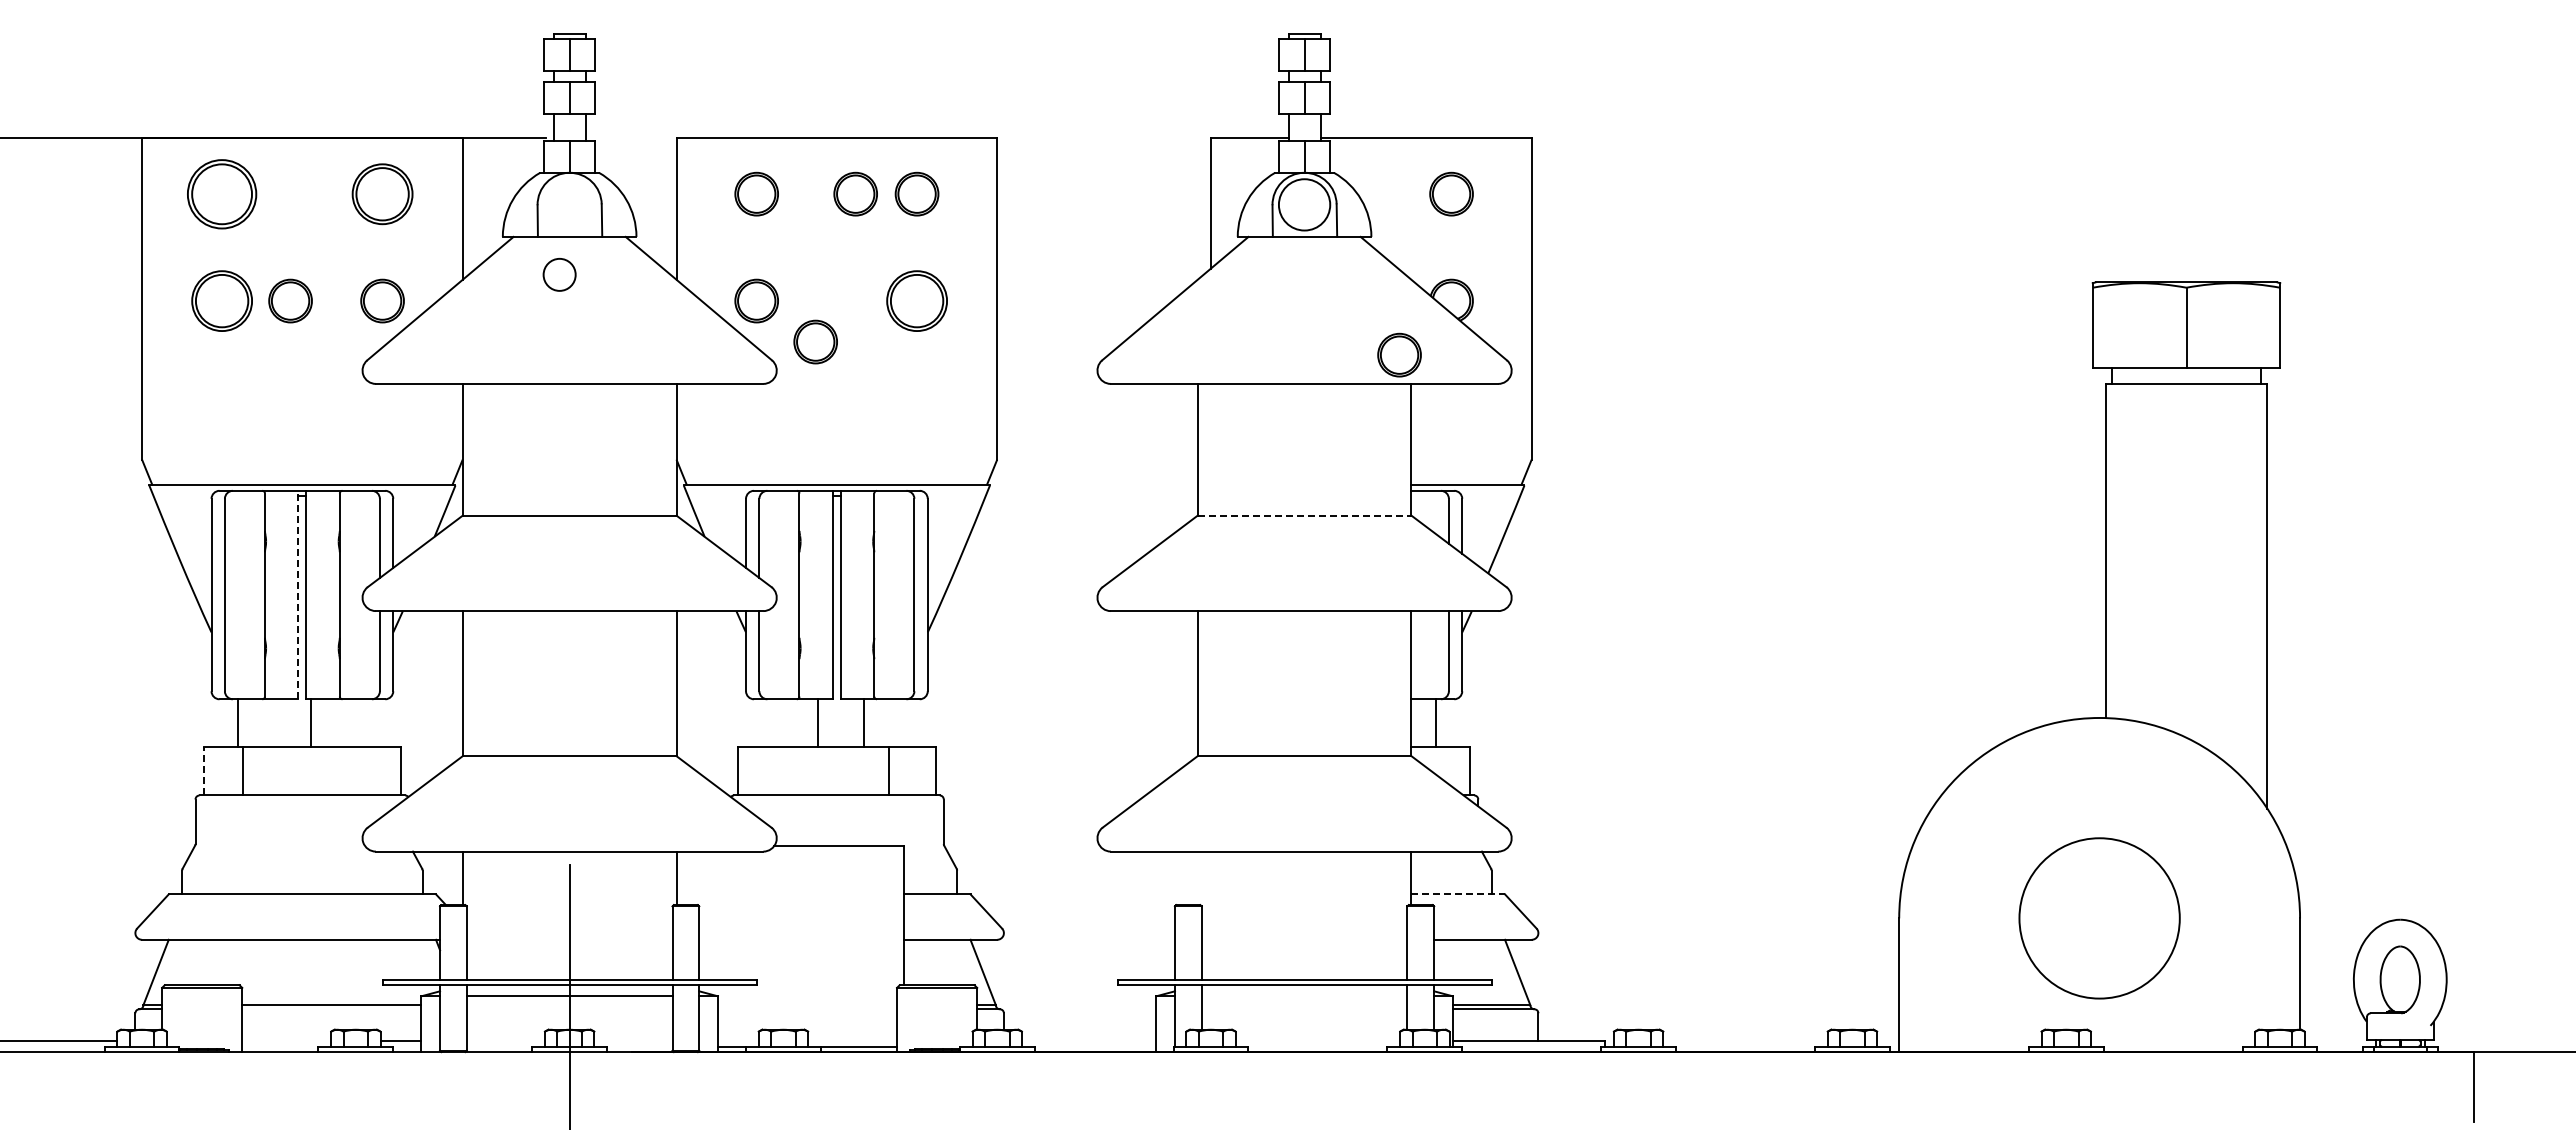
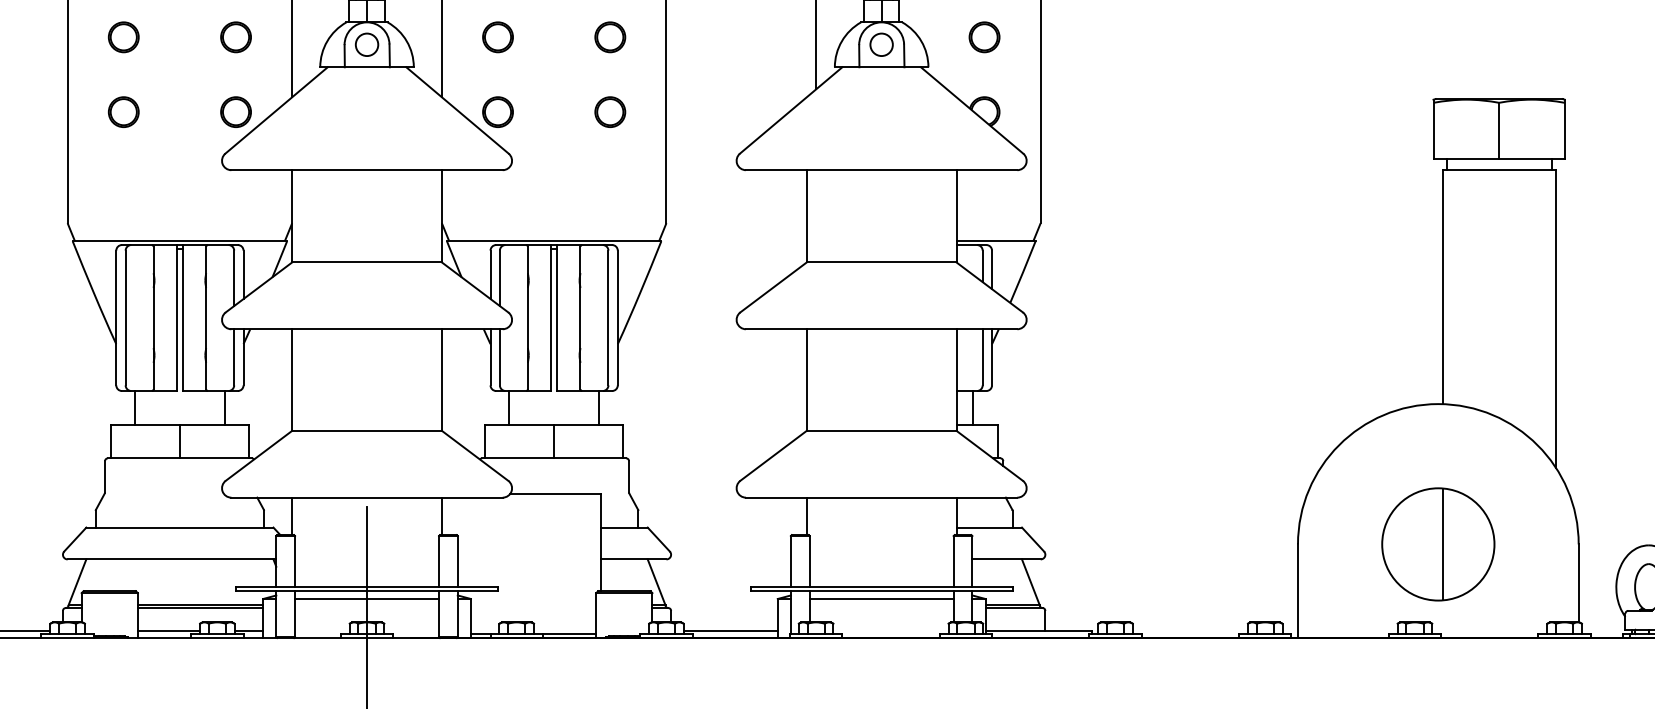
part: (222, 193) -> (123, 36), size x0.62
part: (382, 193) -> (236, 36), size x0.71
part: (855, 193) -> (567, 36), removed
circle: (1304, 204) -> (881, 44), size x0.62
circle: (559, 274) -> (366, 44), moved
part: (222, 300) -> (123, 111), size x0.71
part: (290, 300) -> (171, 111), removed
part: (916, 300) -> (609, 111), size x0.71
part: (815, 341) -> (539, 140), removed
part: (1399, 354) -> (948, 149), removed
line: (1304, 515) -> (881, 262), dashed -> solid
line: (298, 594) -> (177, 317), dashed -> solid
line: (310, 723) -> (224, 407), moved
line: (817, 723) -> (509, 407), moved
line: (864, 723) -> (599, 407), moved
line: (203, 770) -> (110, 440), dashed -> solid
line: (243, 771) -> (179, 441), moved
line: (888, 771) -> (553, 441), moved
line: (1197, 878) -> (806, 516), added
line: (1458, 894) -> (989, 527), dashed -> solid
line: (2105, 918) -> (1442, 544), added
line: (1304, 996) -> (881, 599), added
line: (331, 1009) -> (200, 608), added
line: (286, 1041) -> (168, 630), added
line: (1088, 1041) -> (730, 630), added

